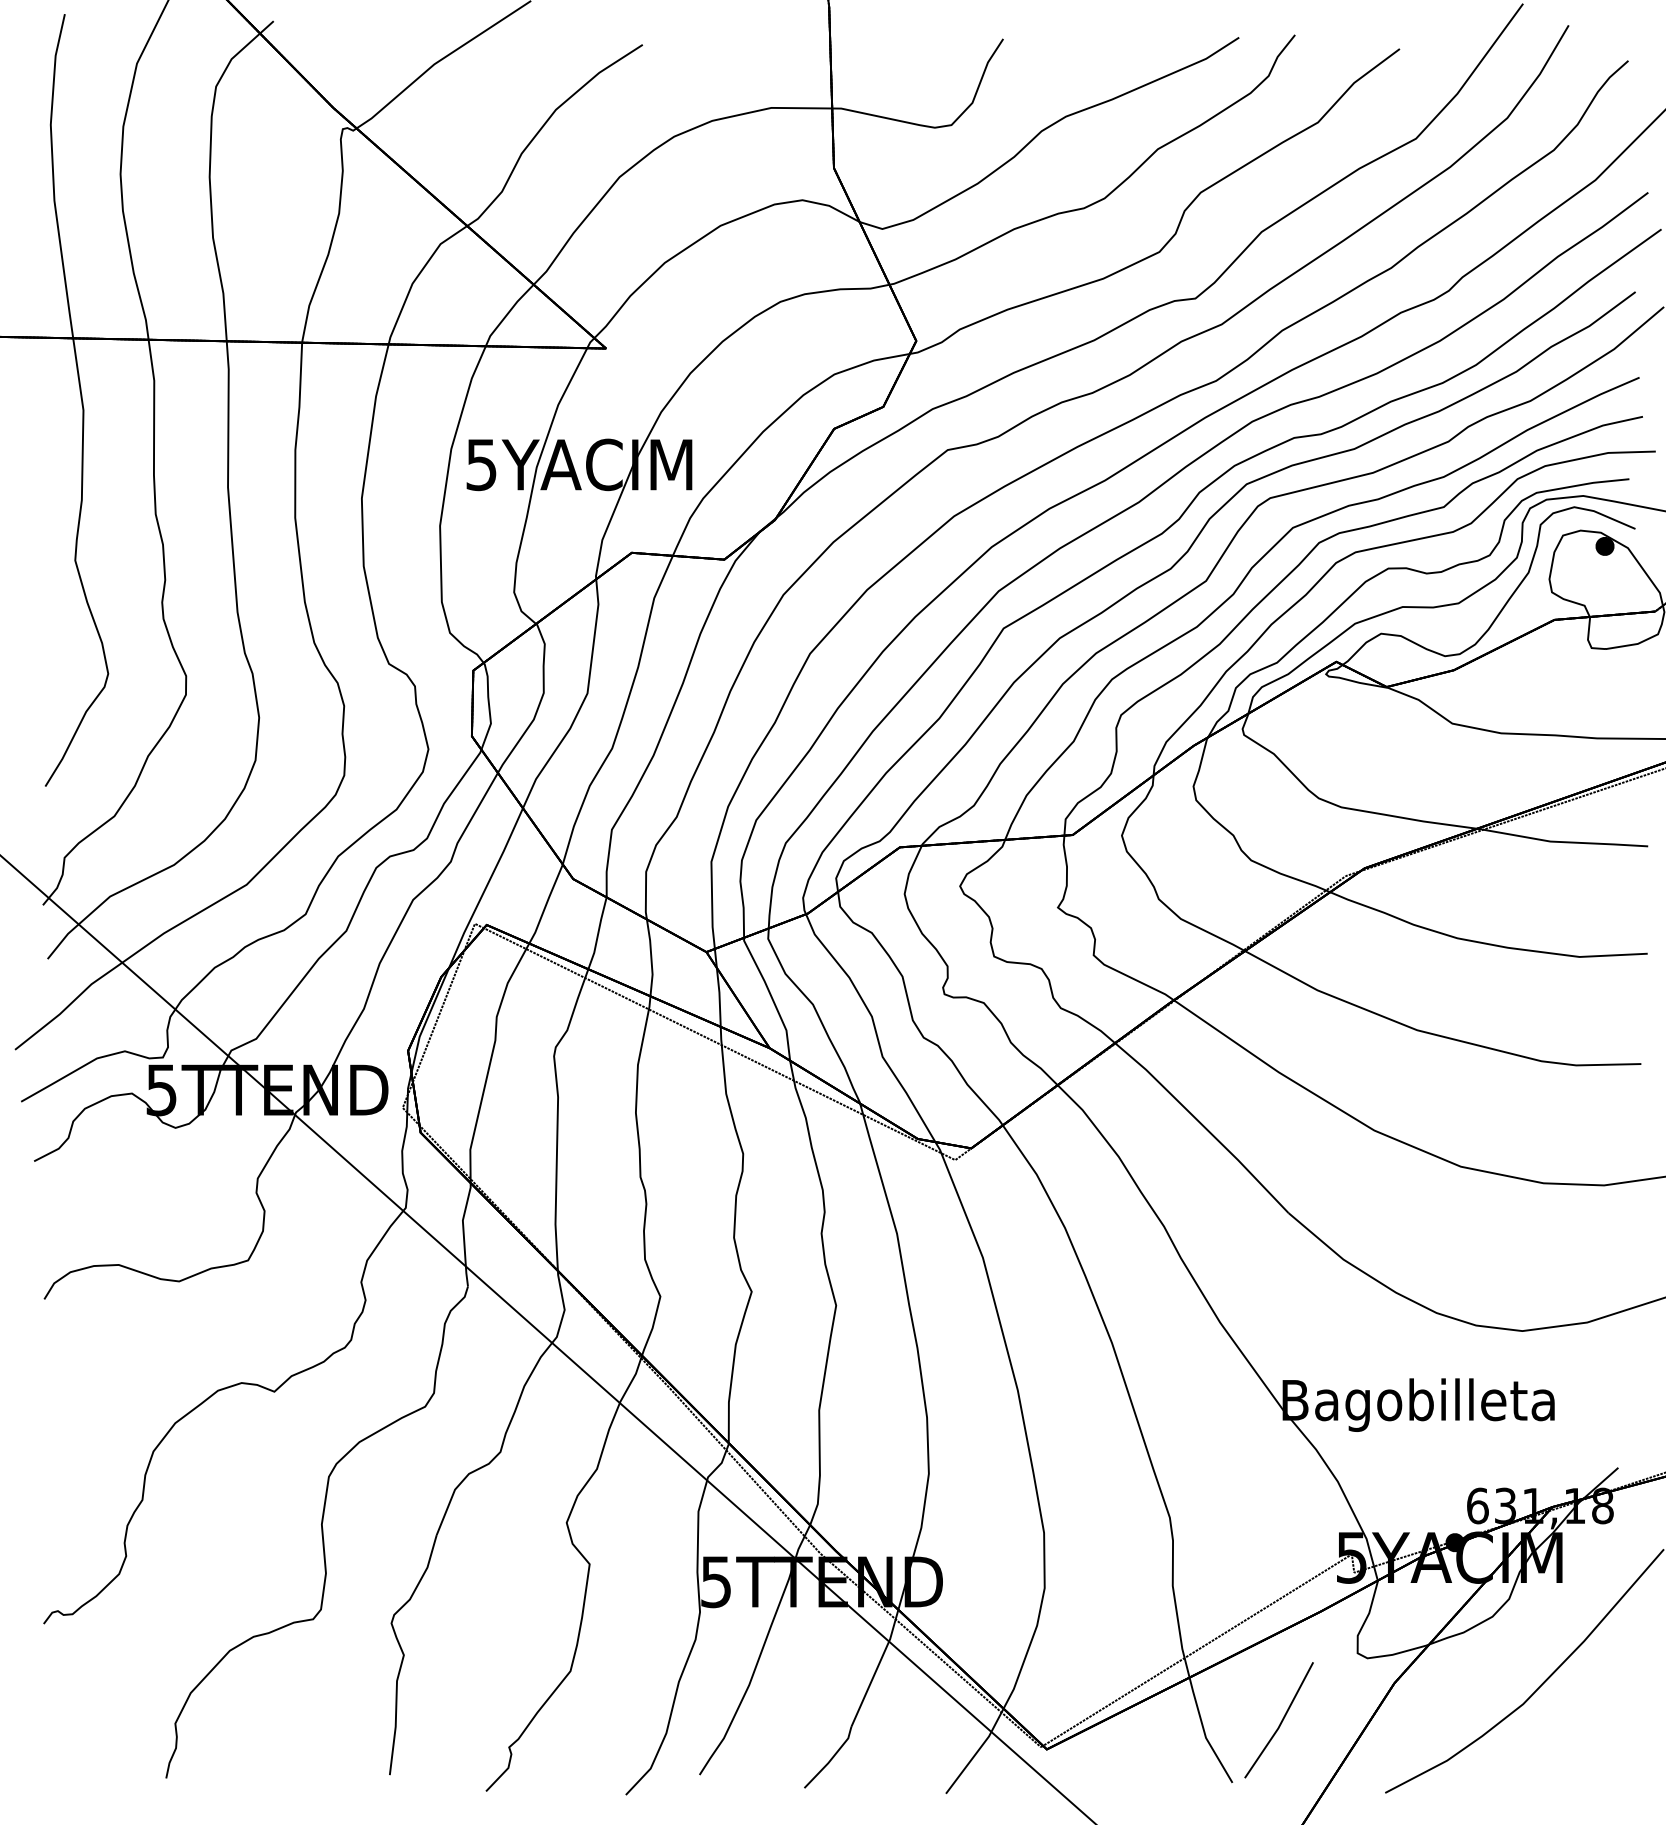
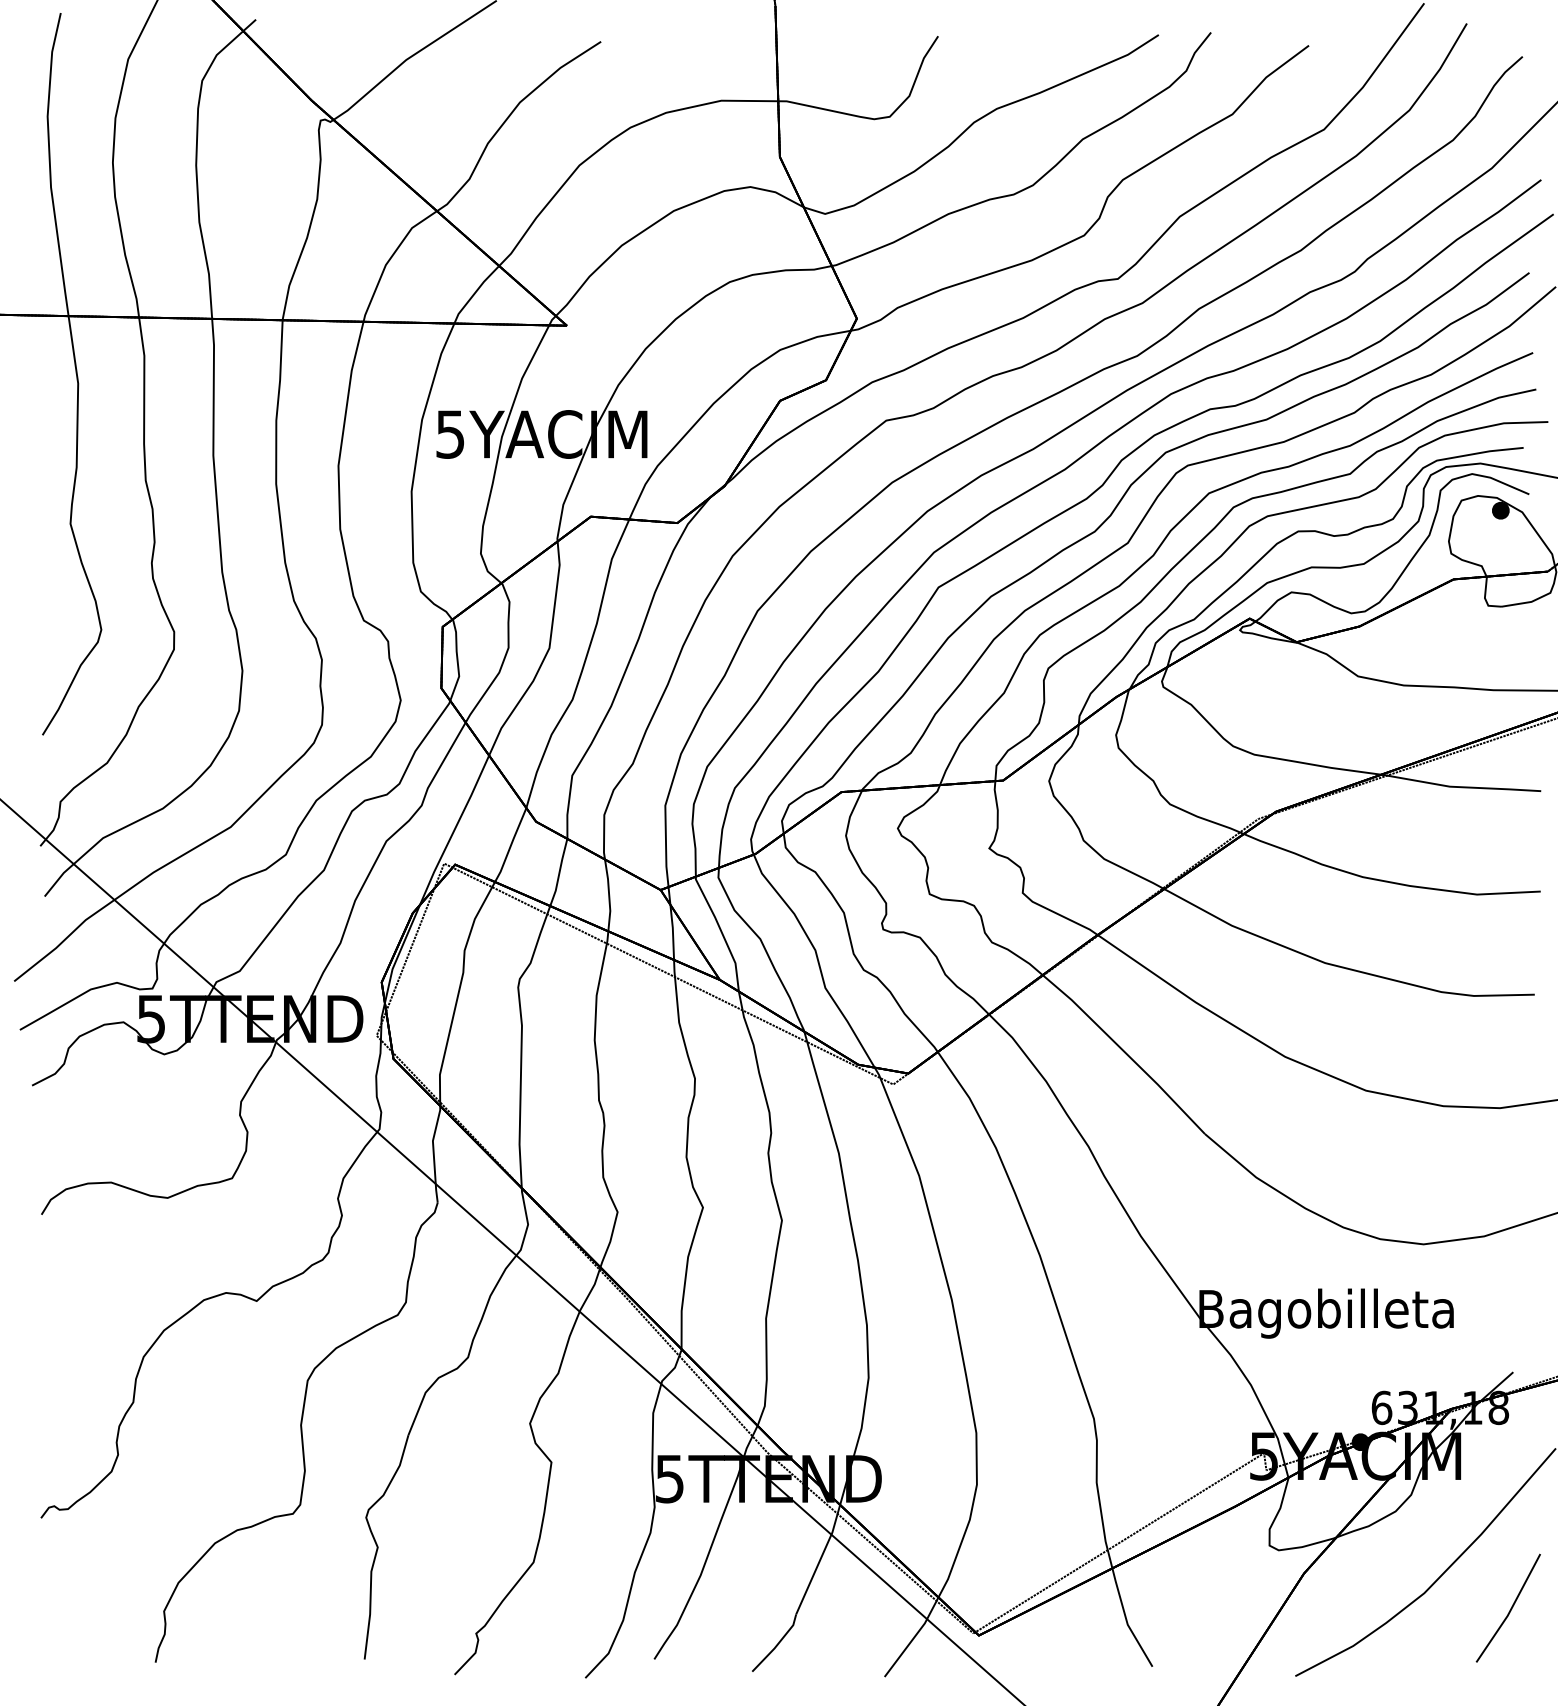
line: (1280, 1722) -> (1509, 1610), moved

